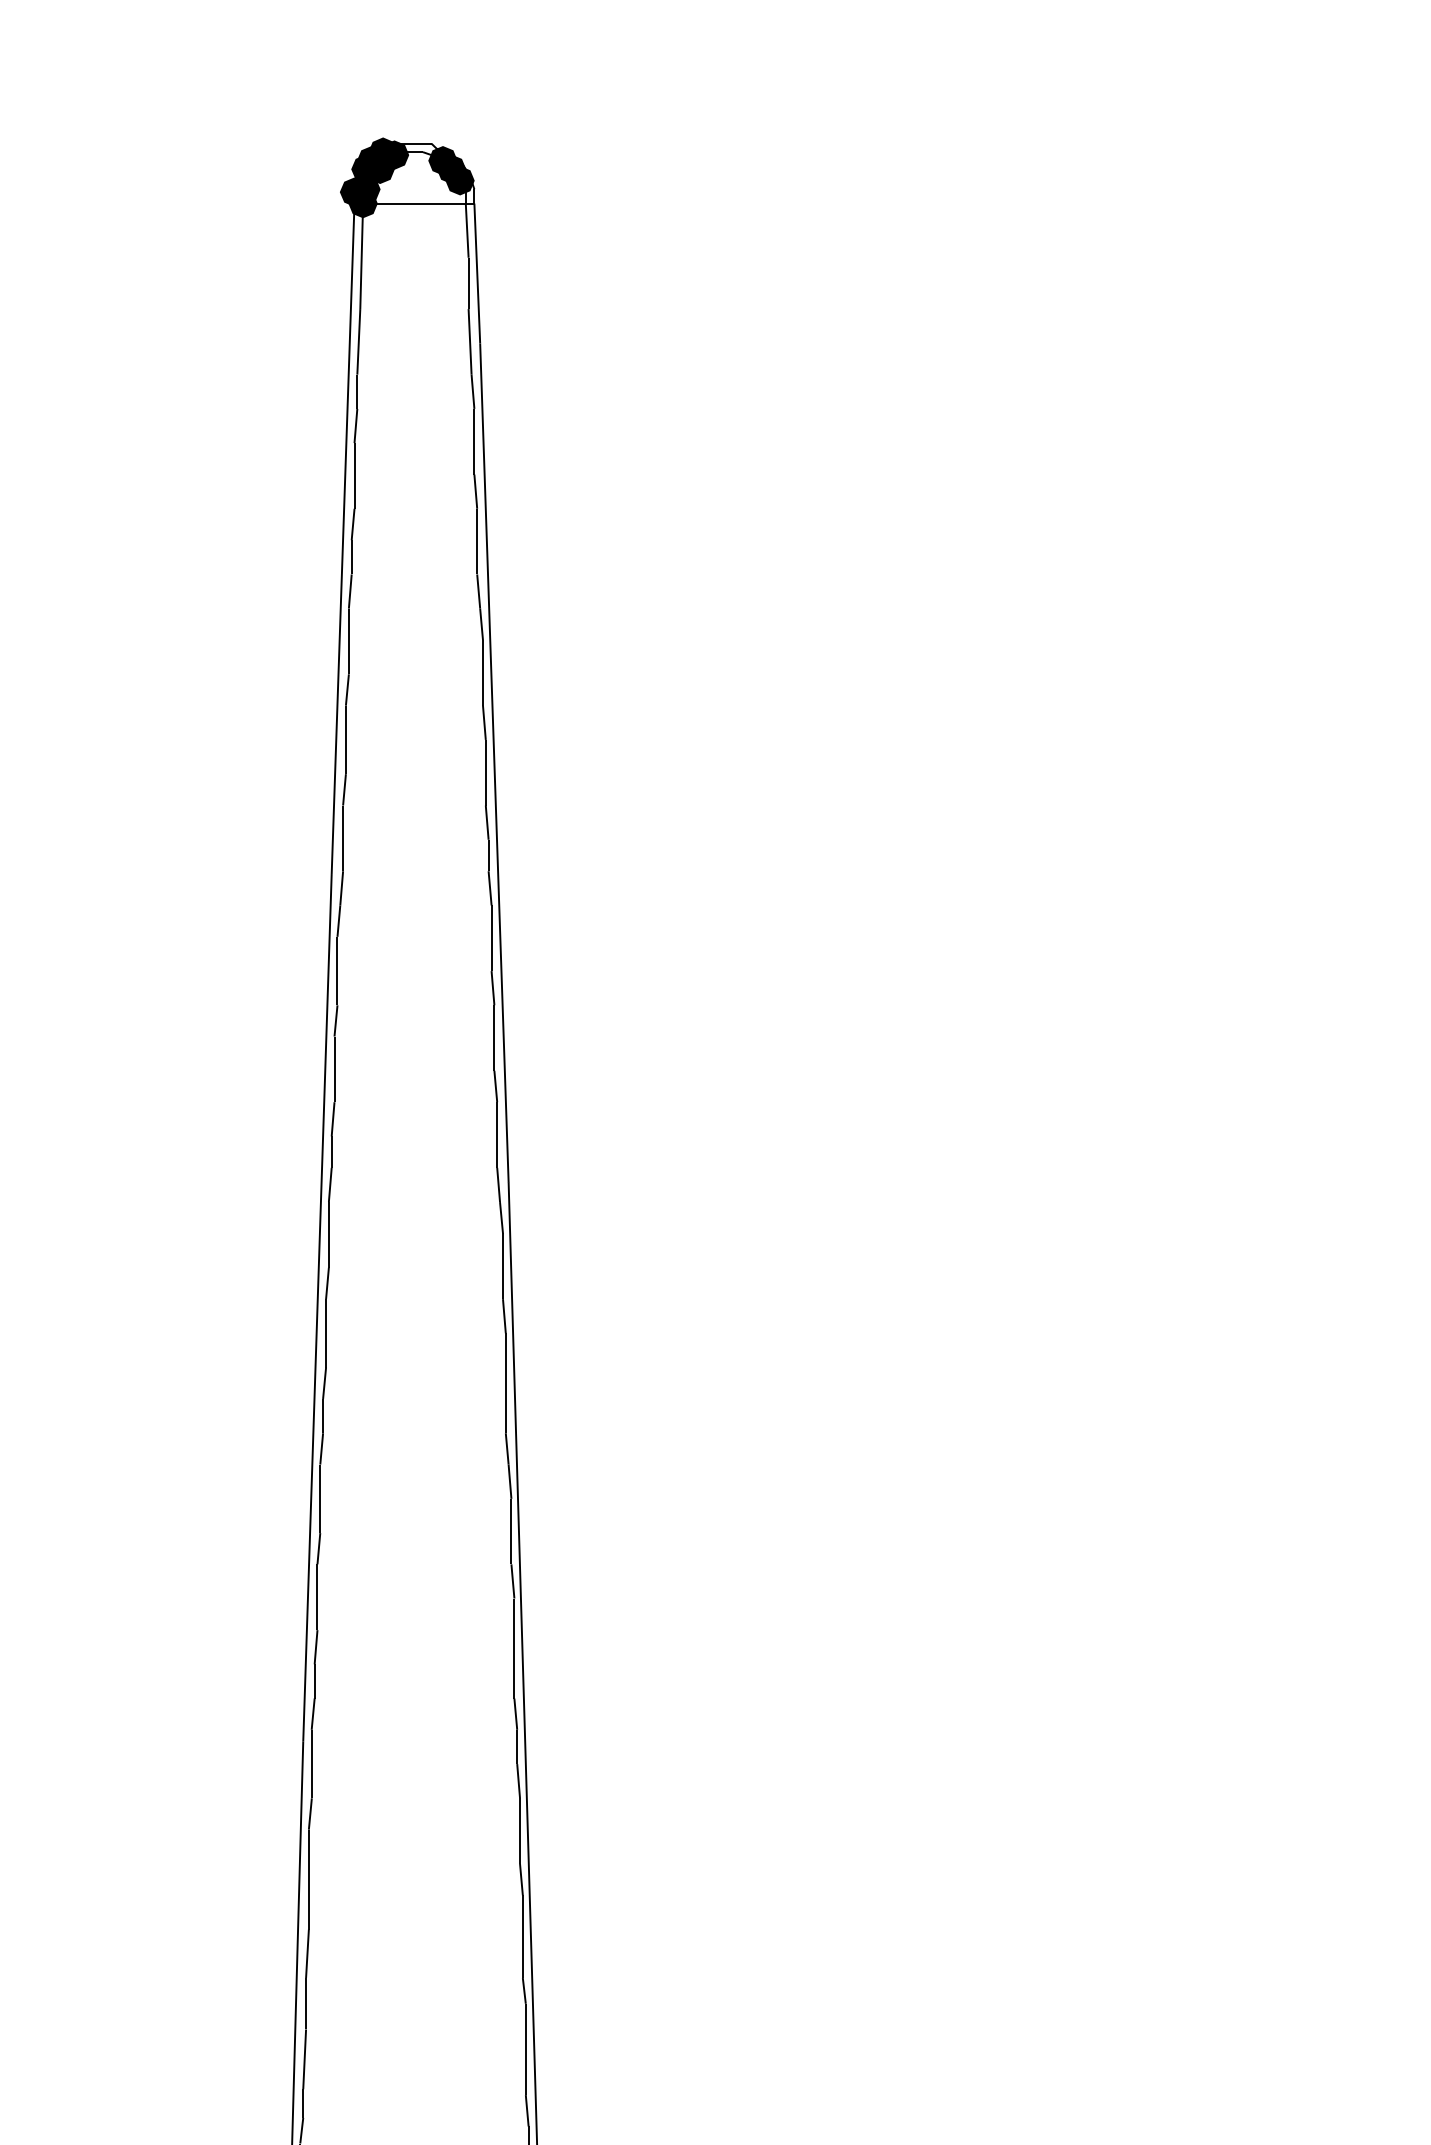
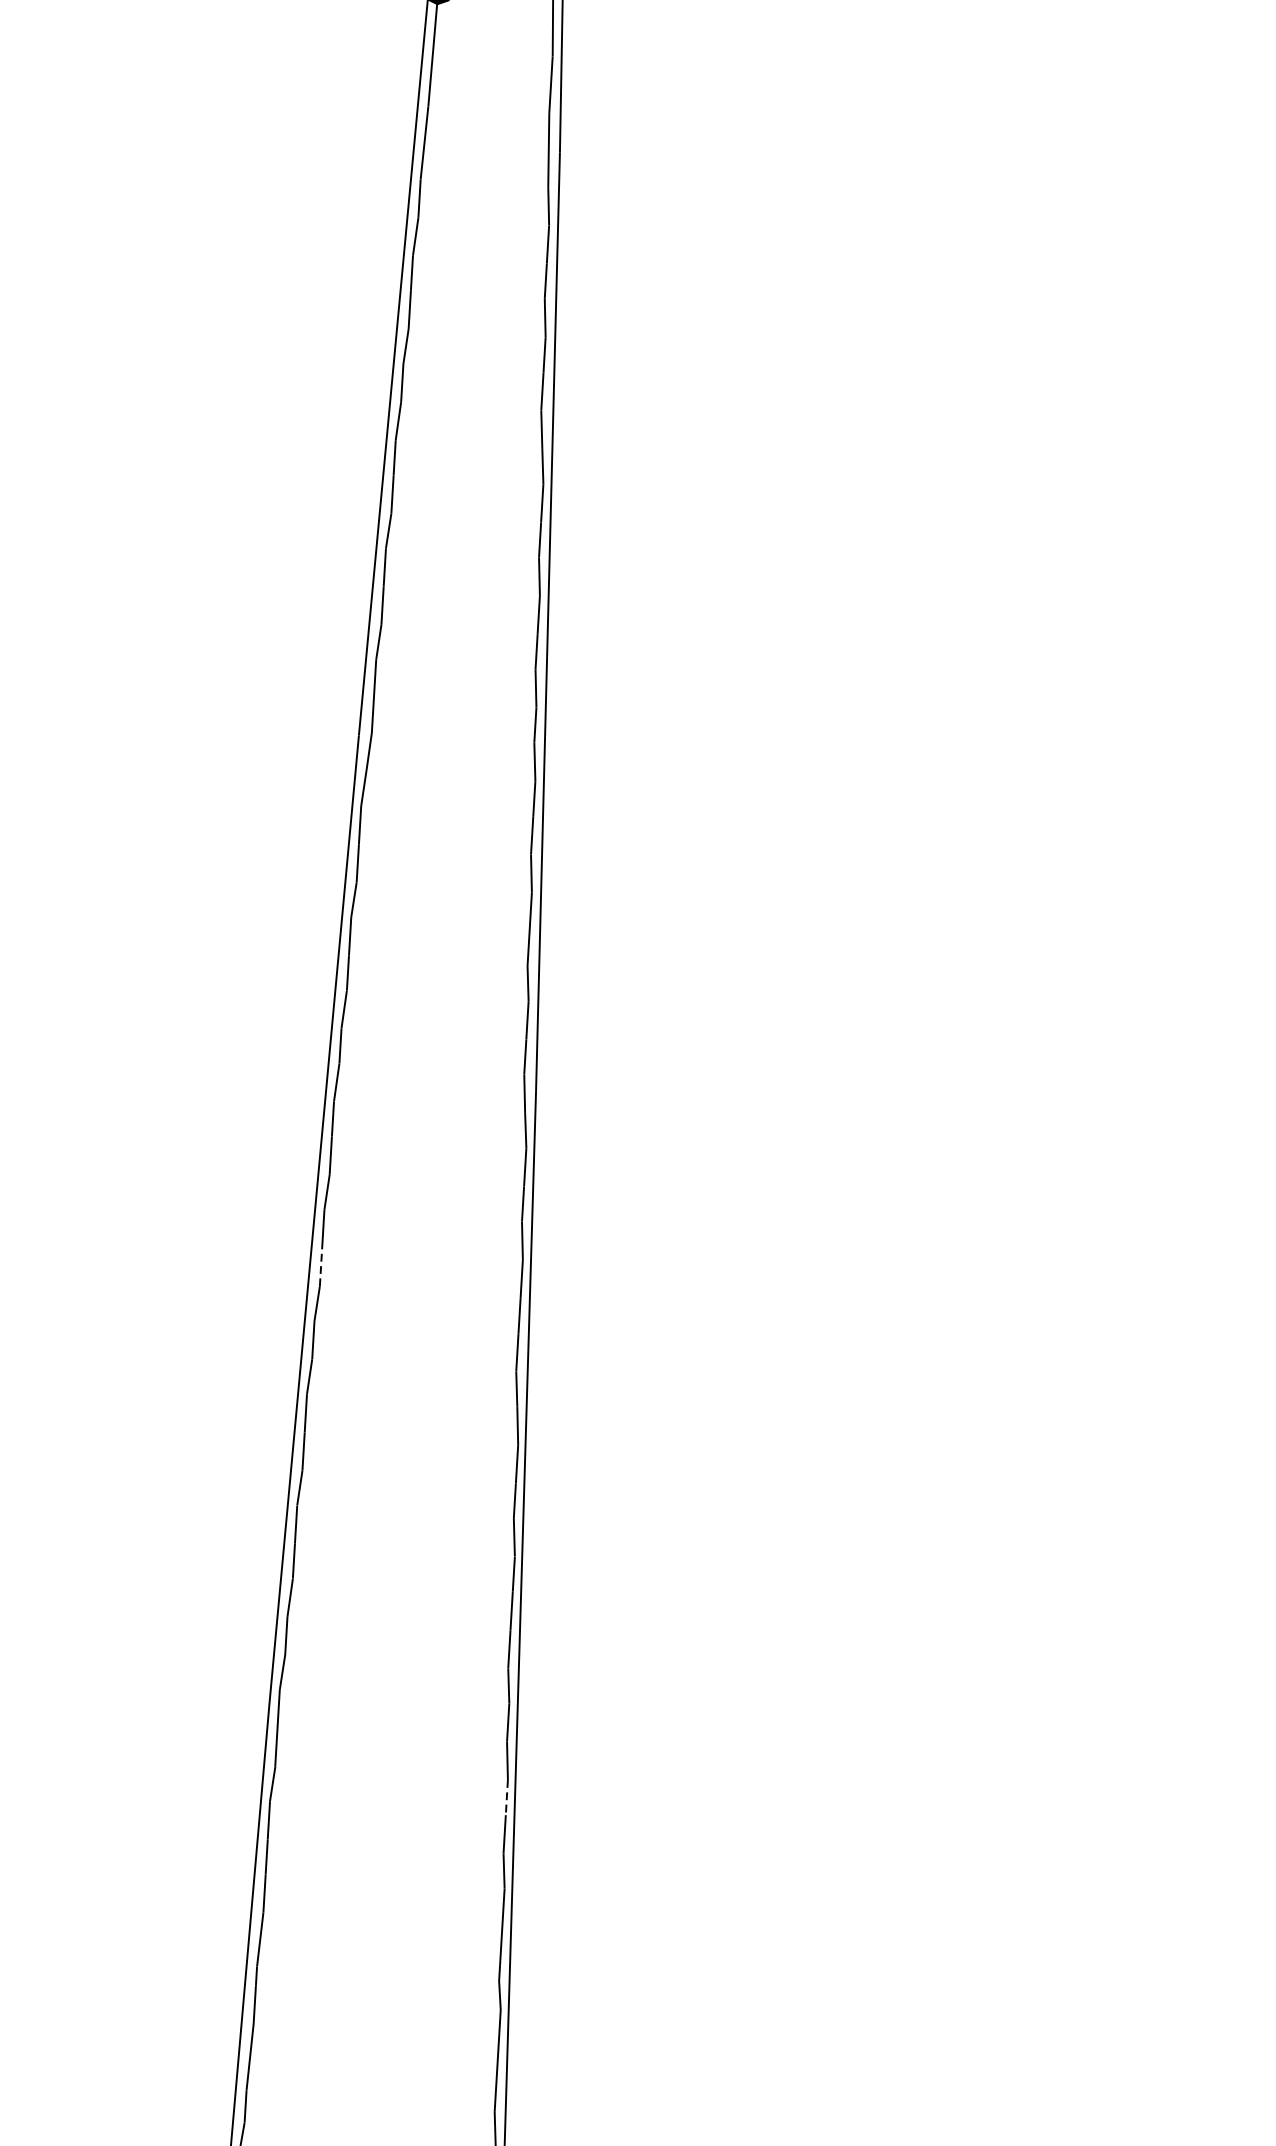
line: (326, 1349) -> (321, 1266), solid -> dashed
line: (520, 1814) -> (507, 1798), solid -> dashed

